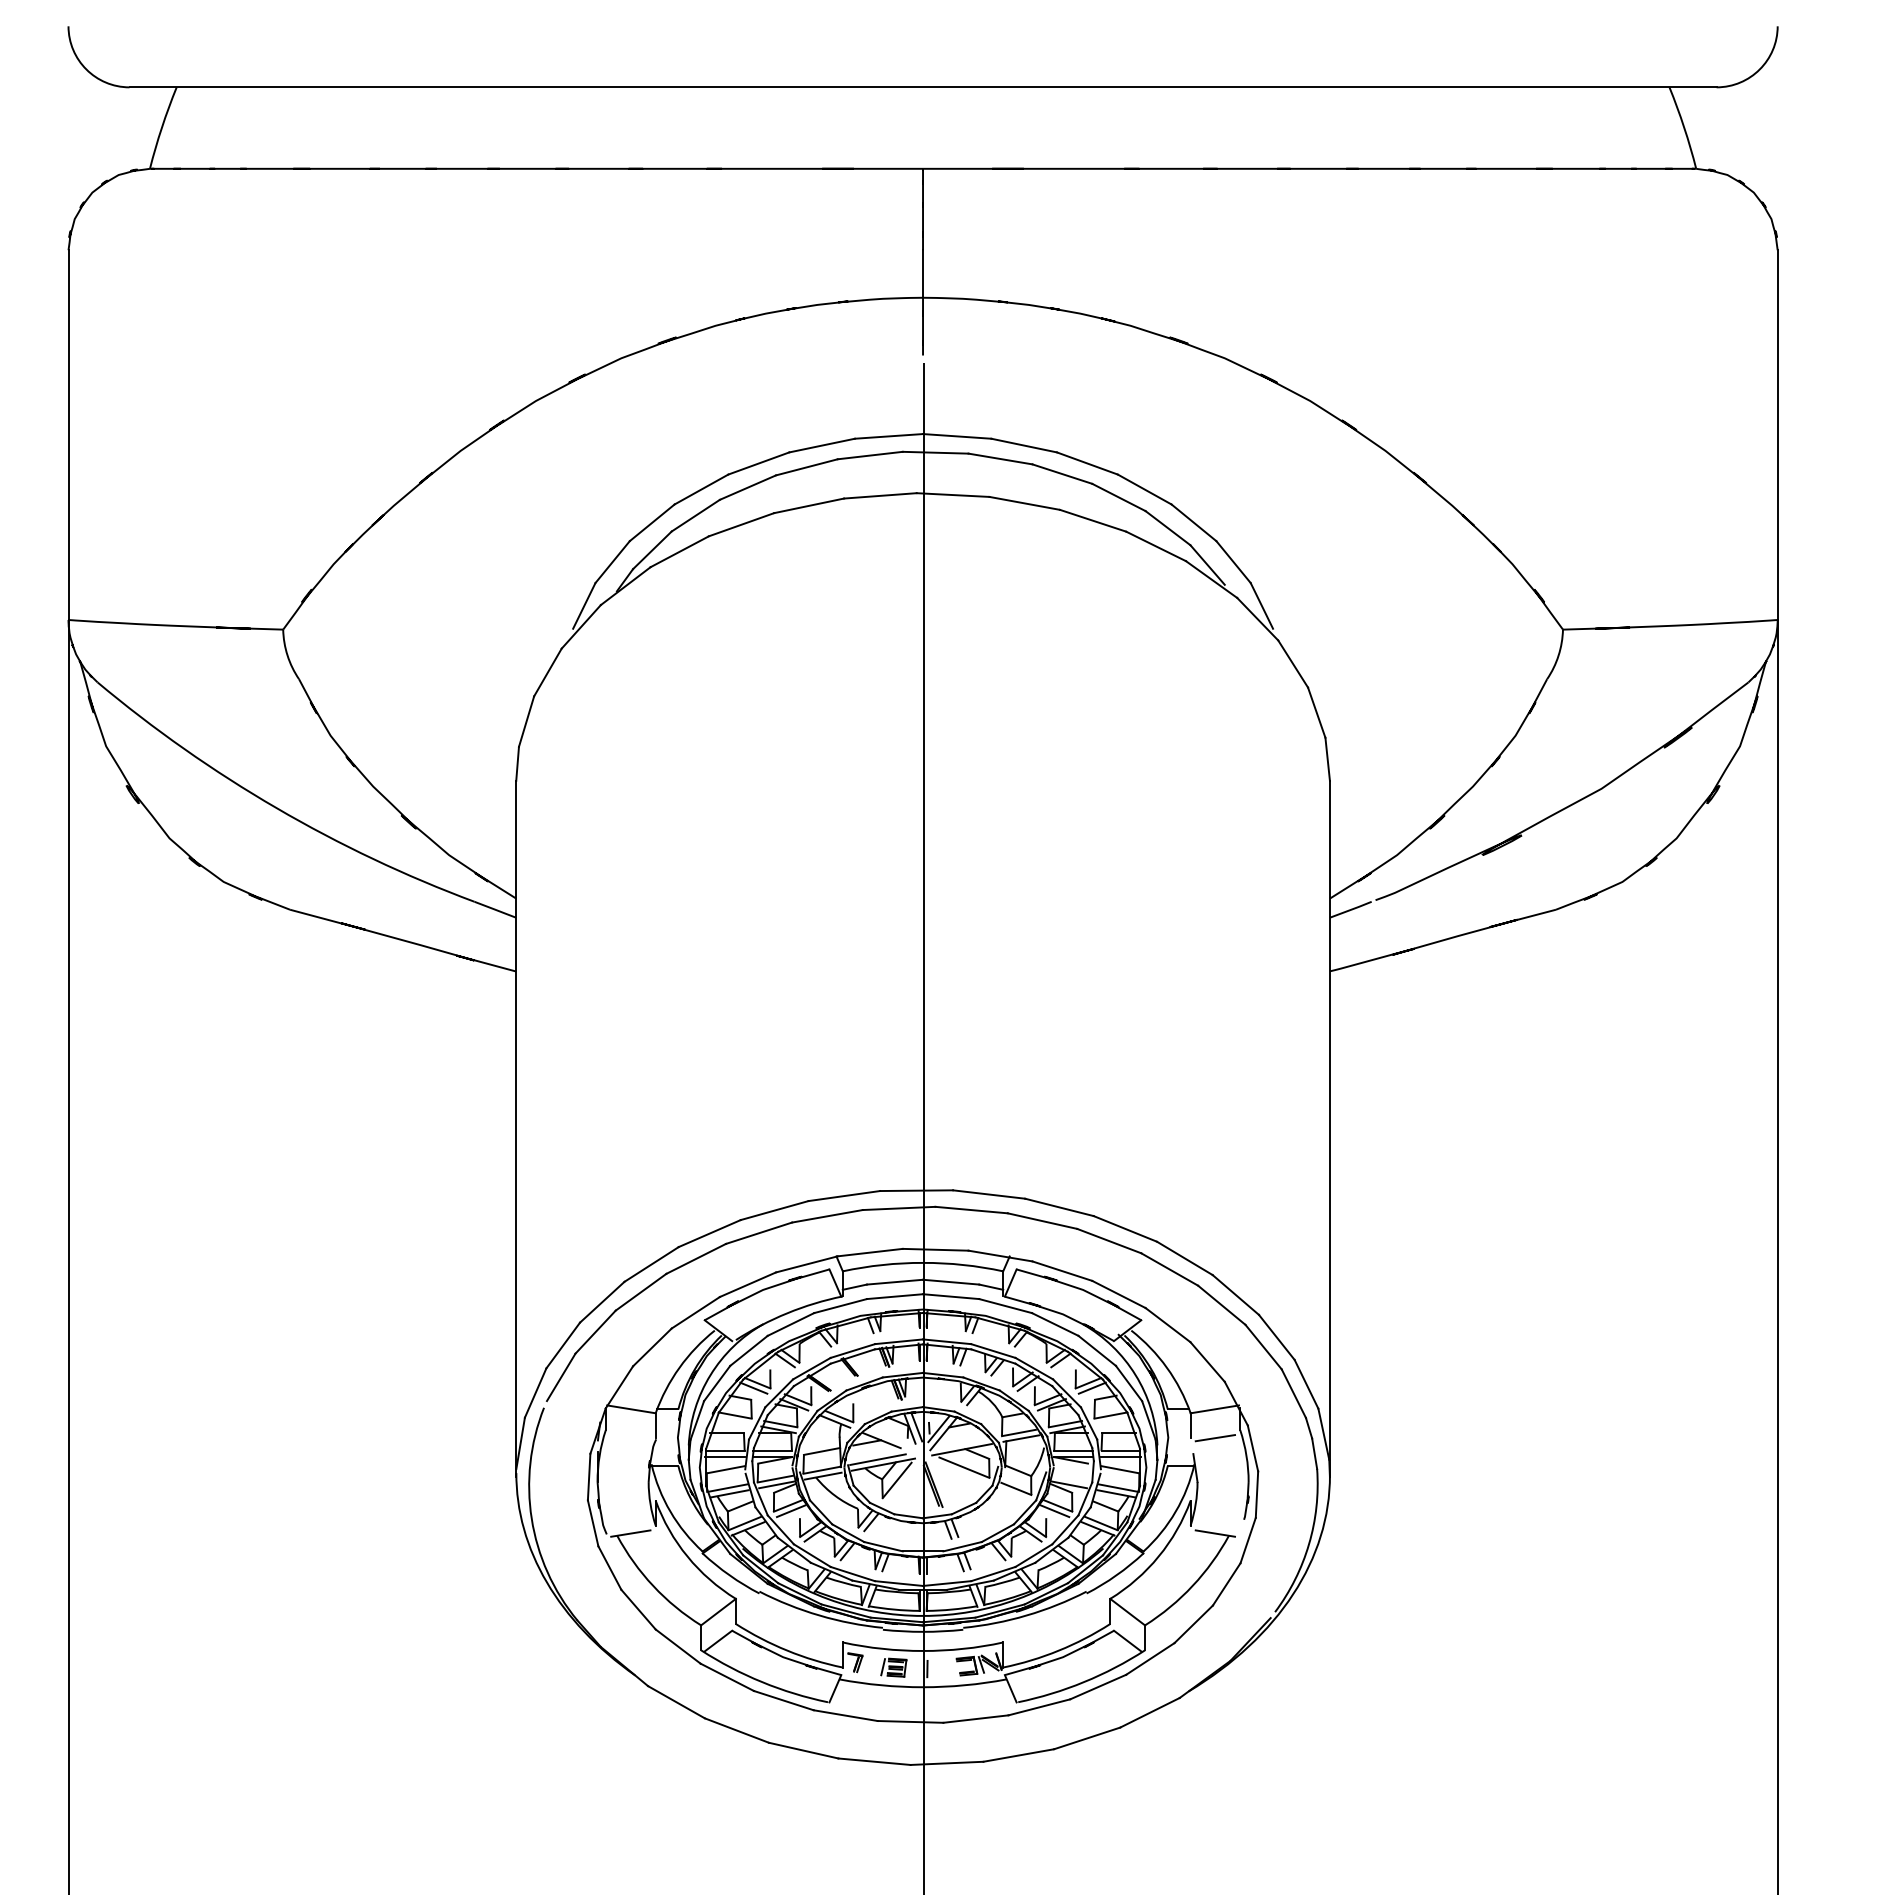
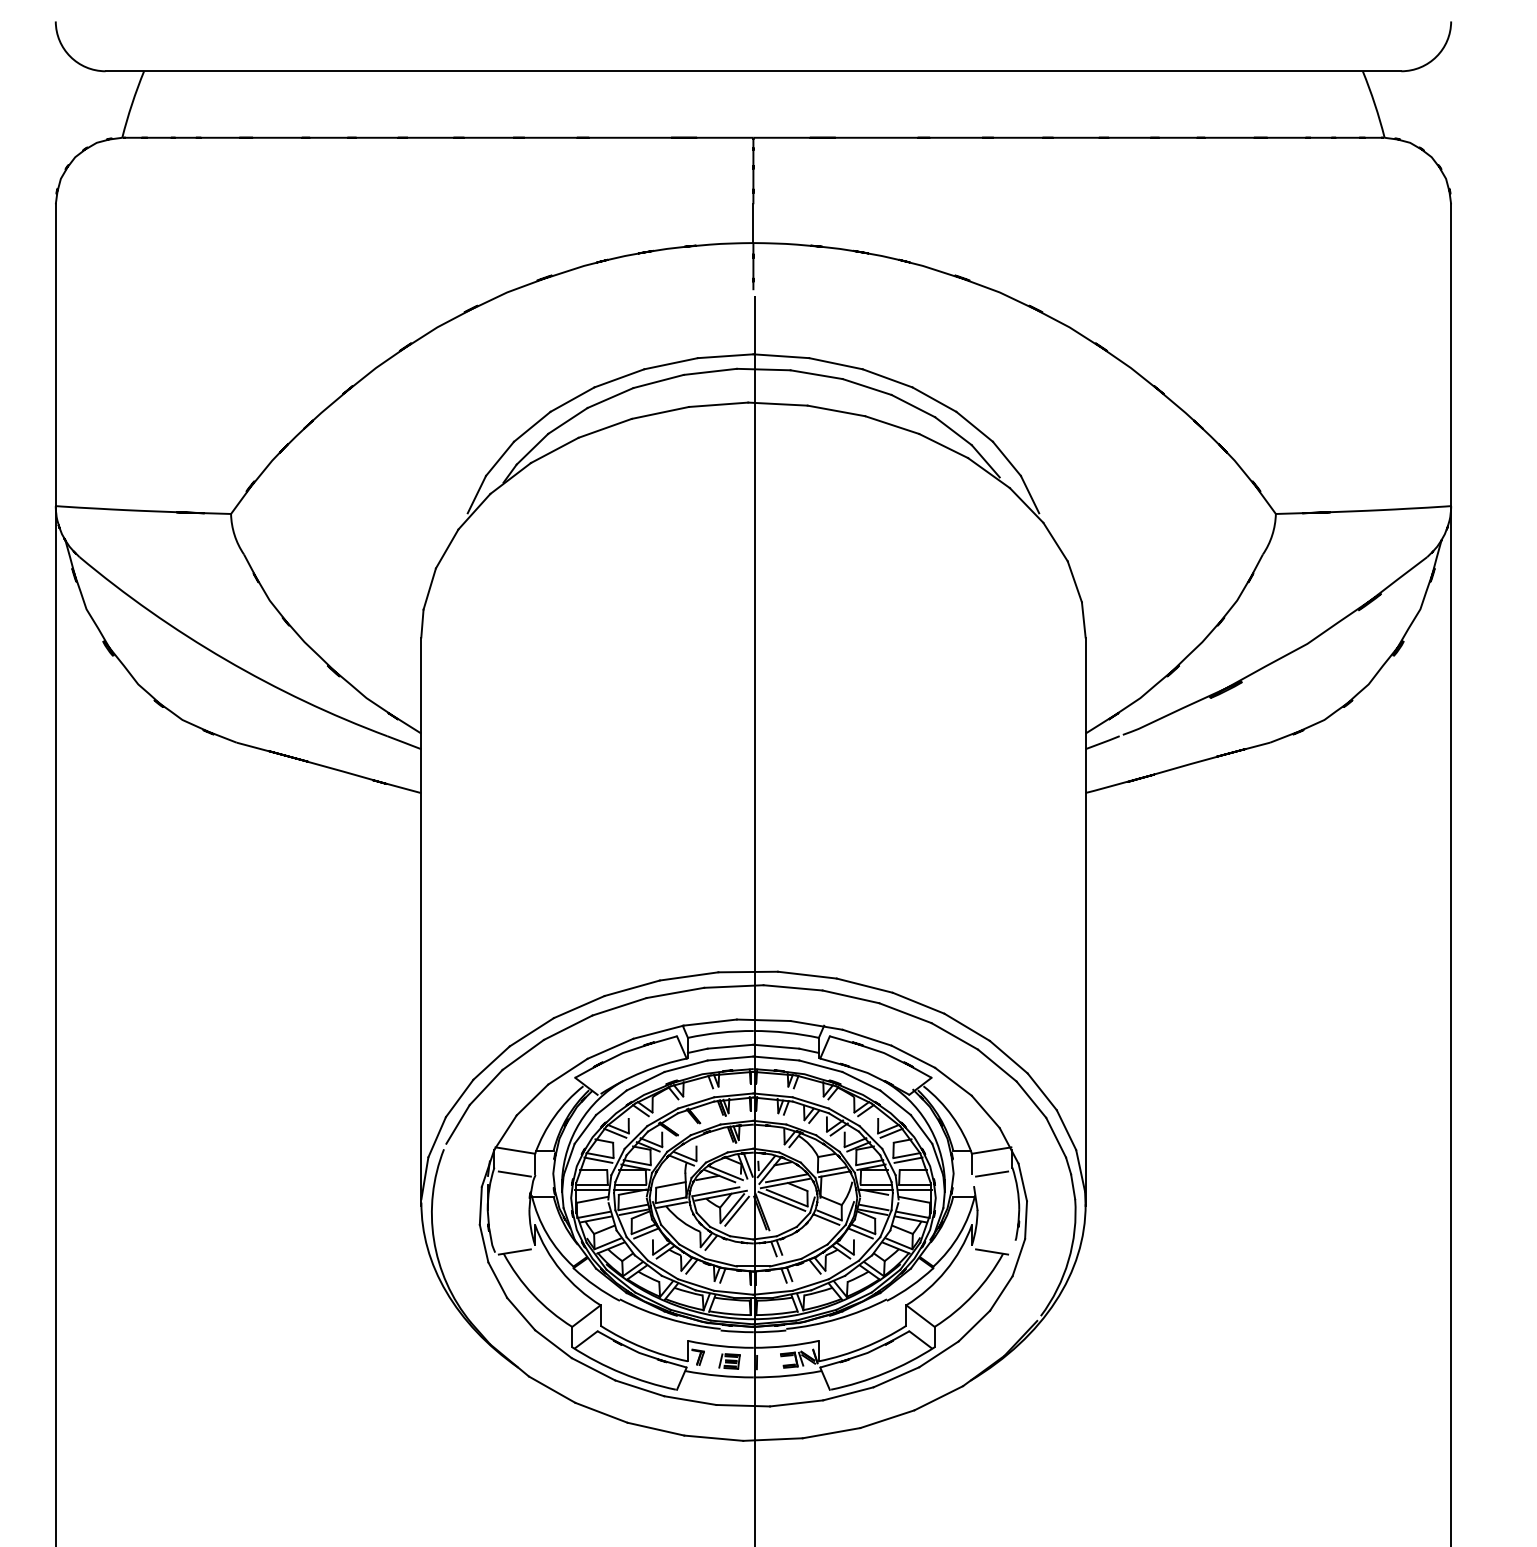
line: (733, 1420) -> (598, 1159), added
line: (1112, 1420) -> (908, 1159), added
line: (889, 1436) -> (726, 1172), added
line: (630, 1438) -> (514, 1174), added
line: (963, 1443) -> (786, 1178), added
line: (957, 1471) -> (781, 1201), added
line: (1070, 1478) -> (873, 1207), added
line: (902, 1483) -> (736, 1211), added
line: (1013, 1494) -> (827, 1220), added

